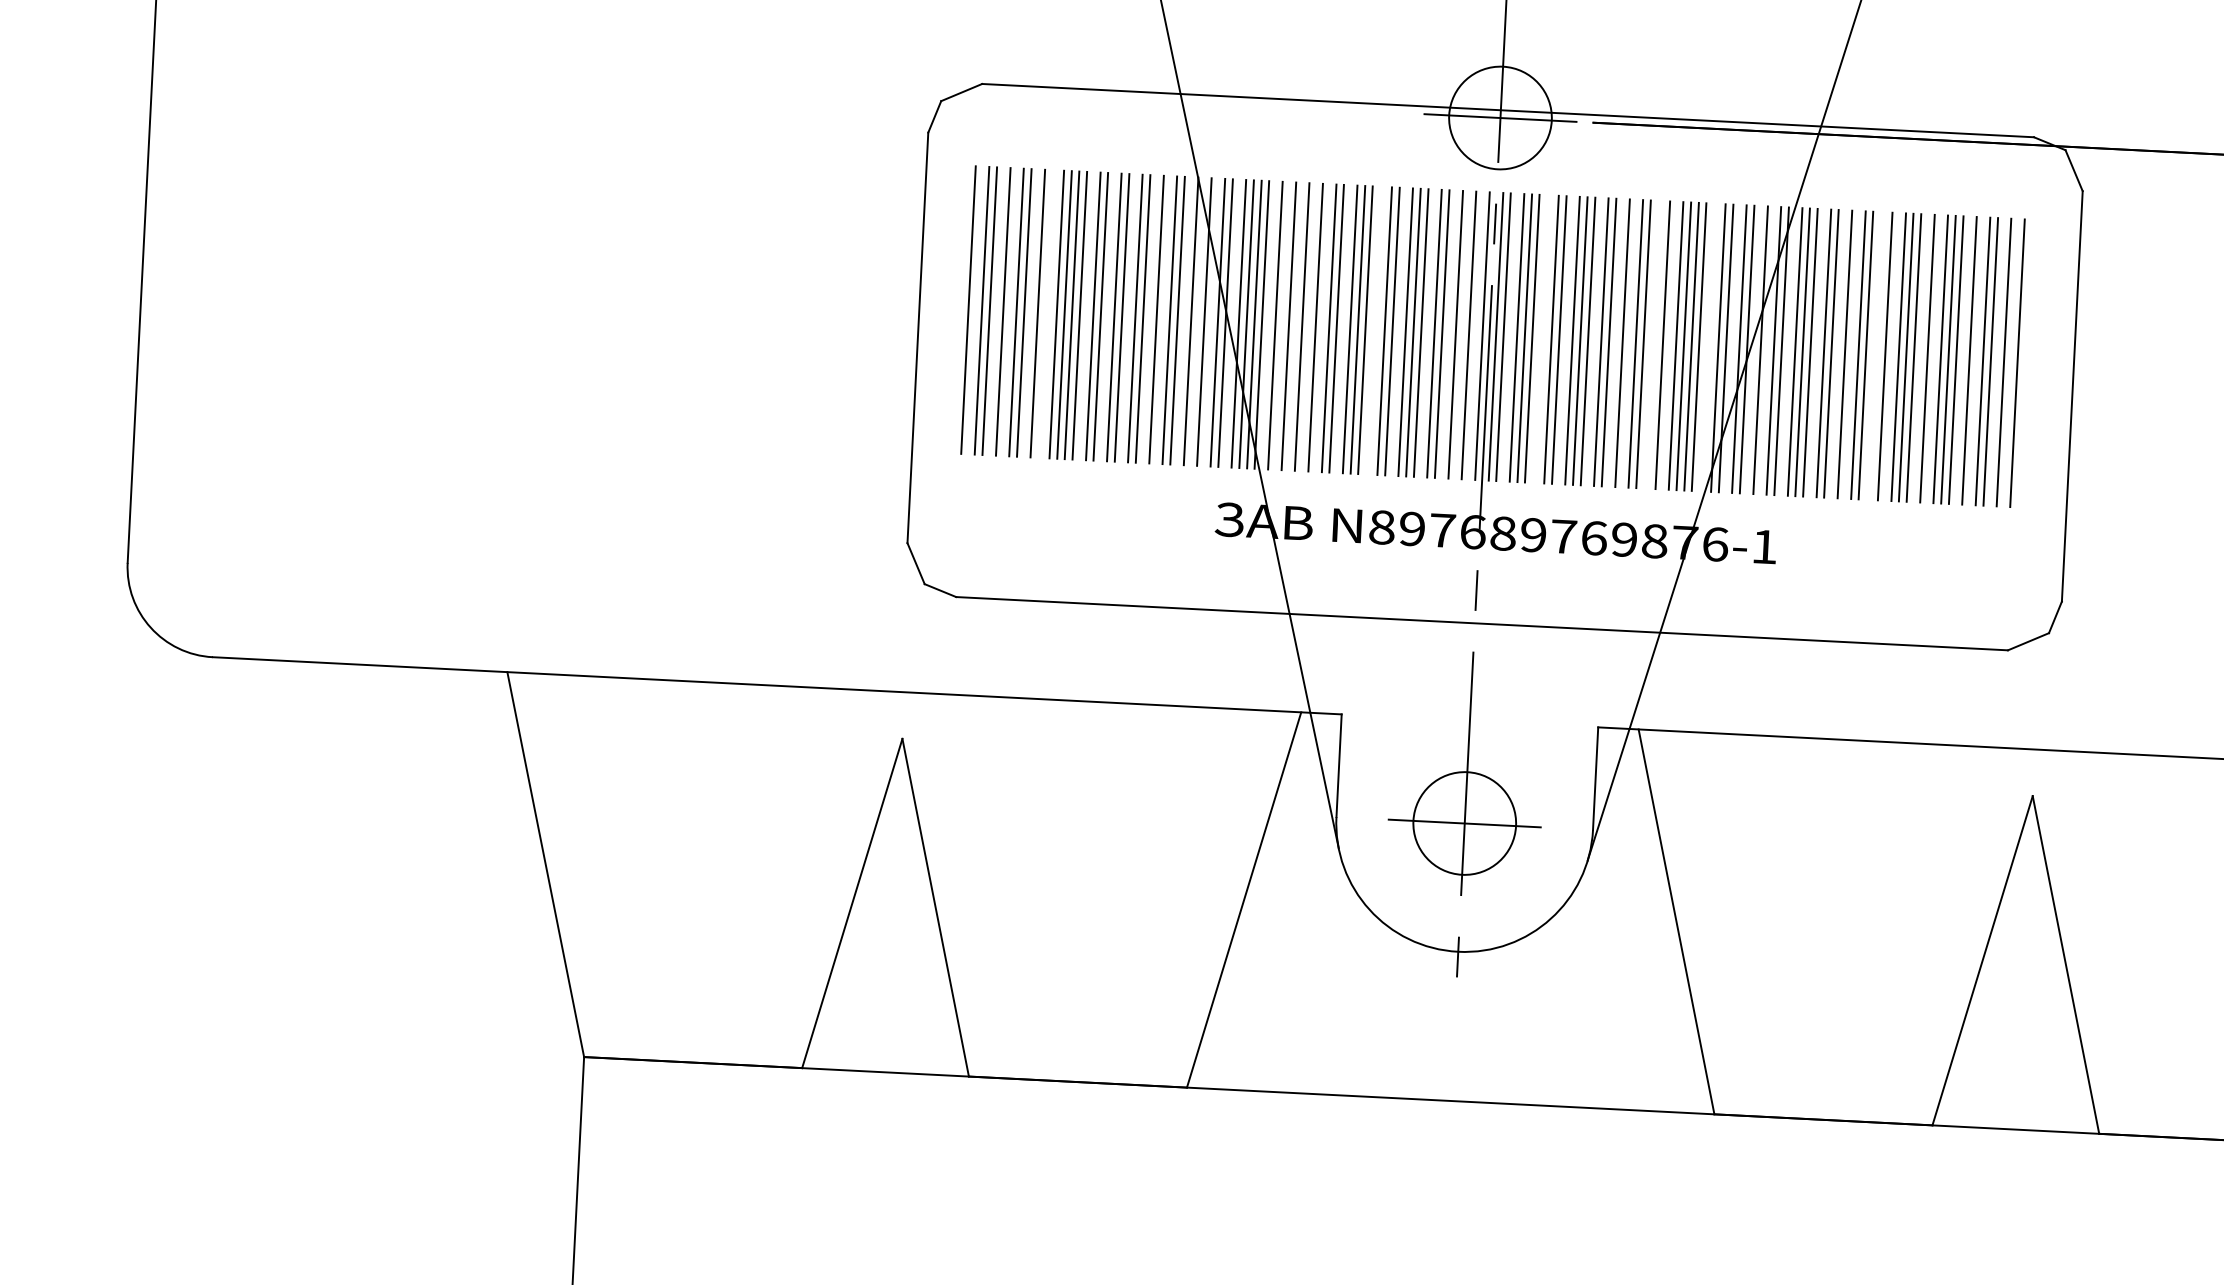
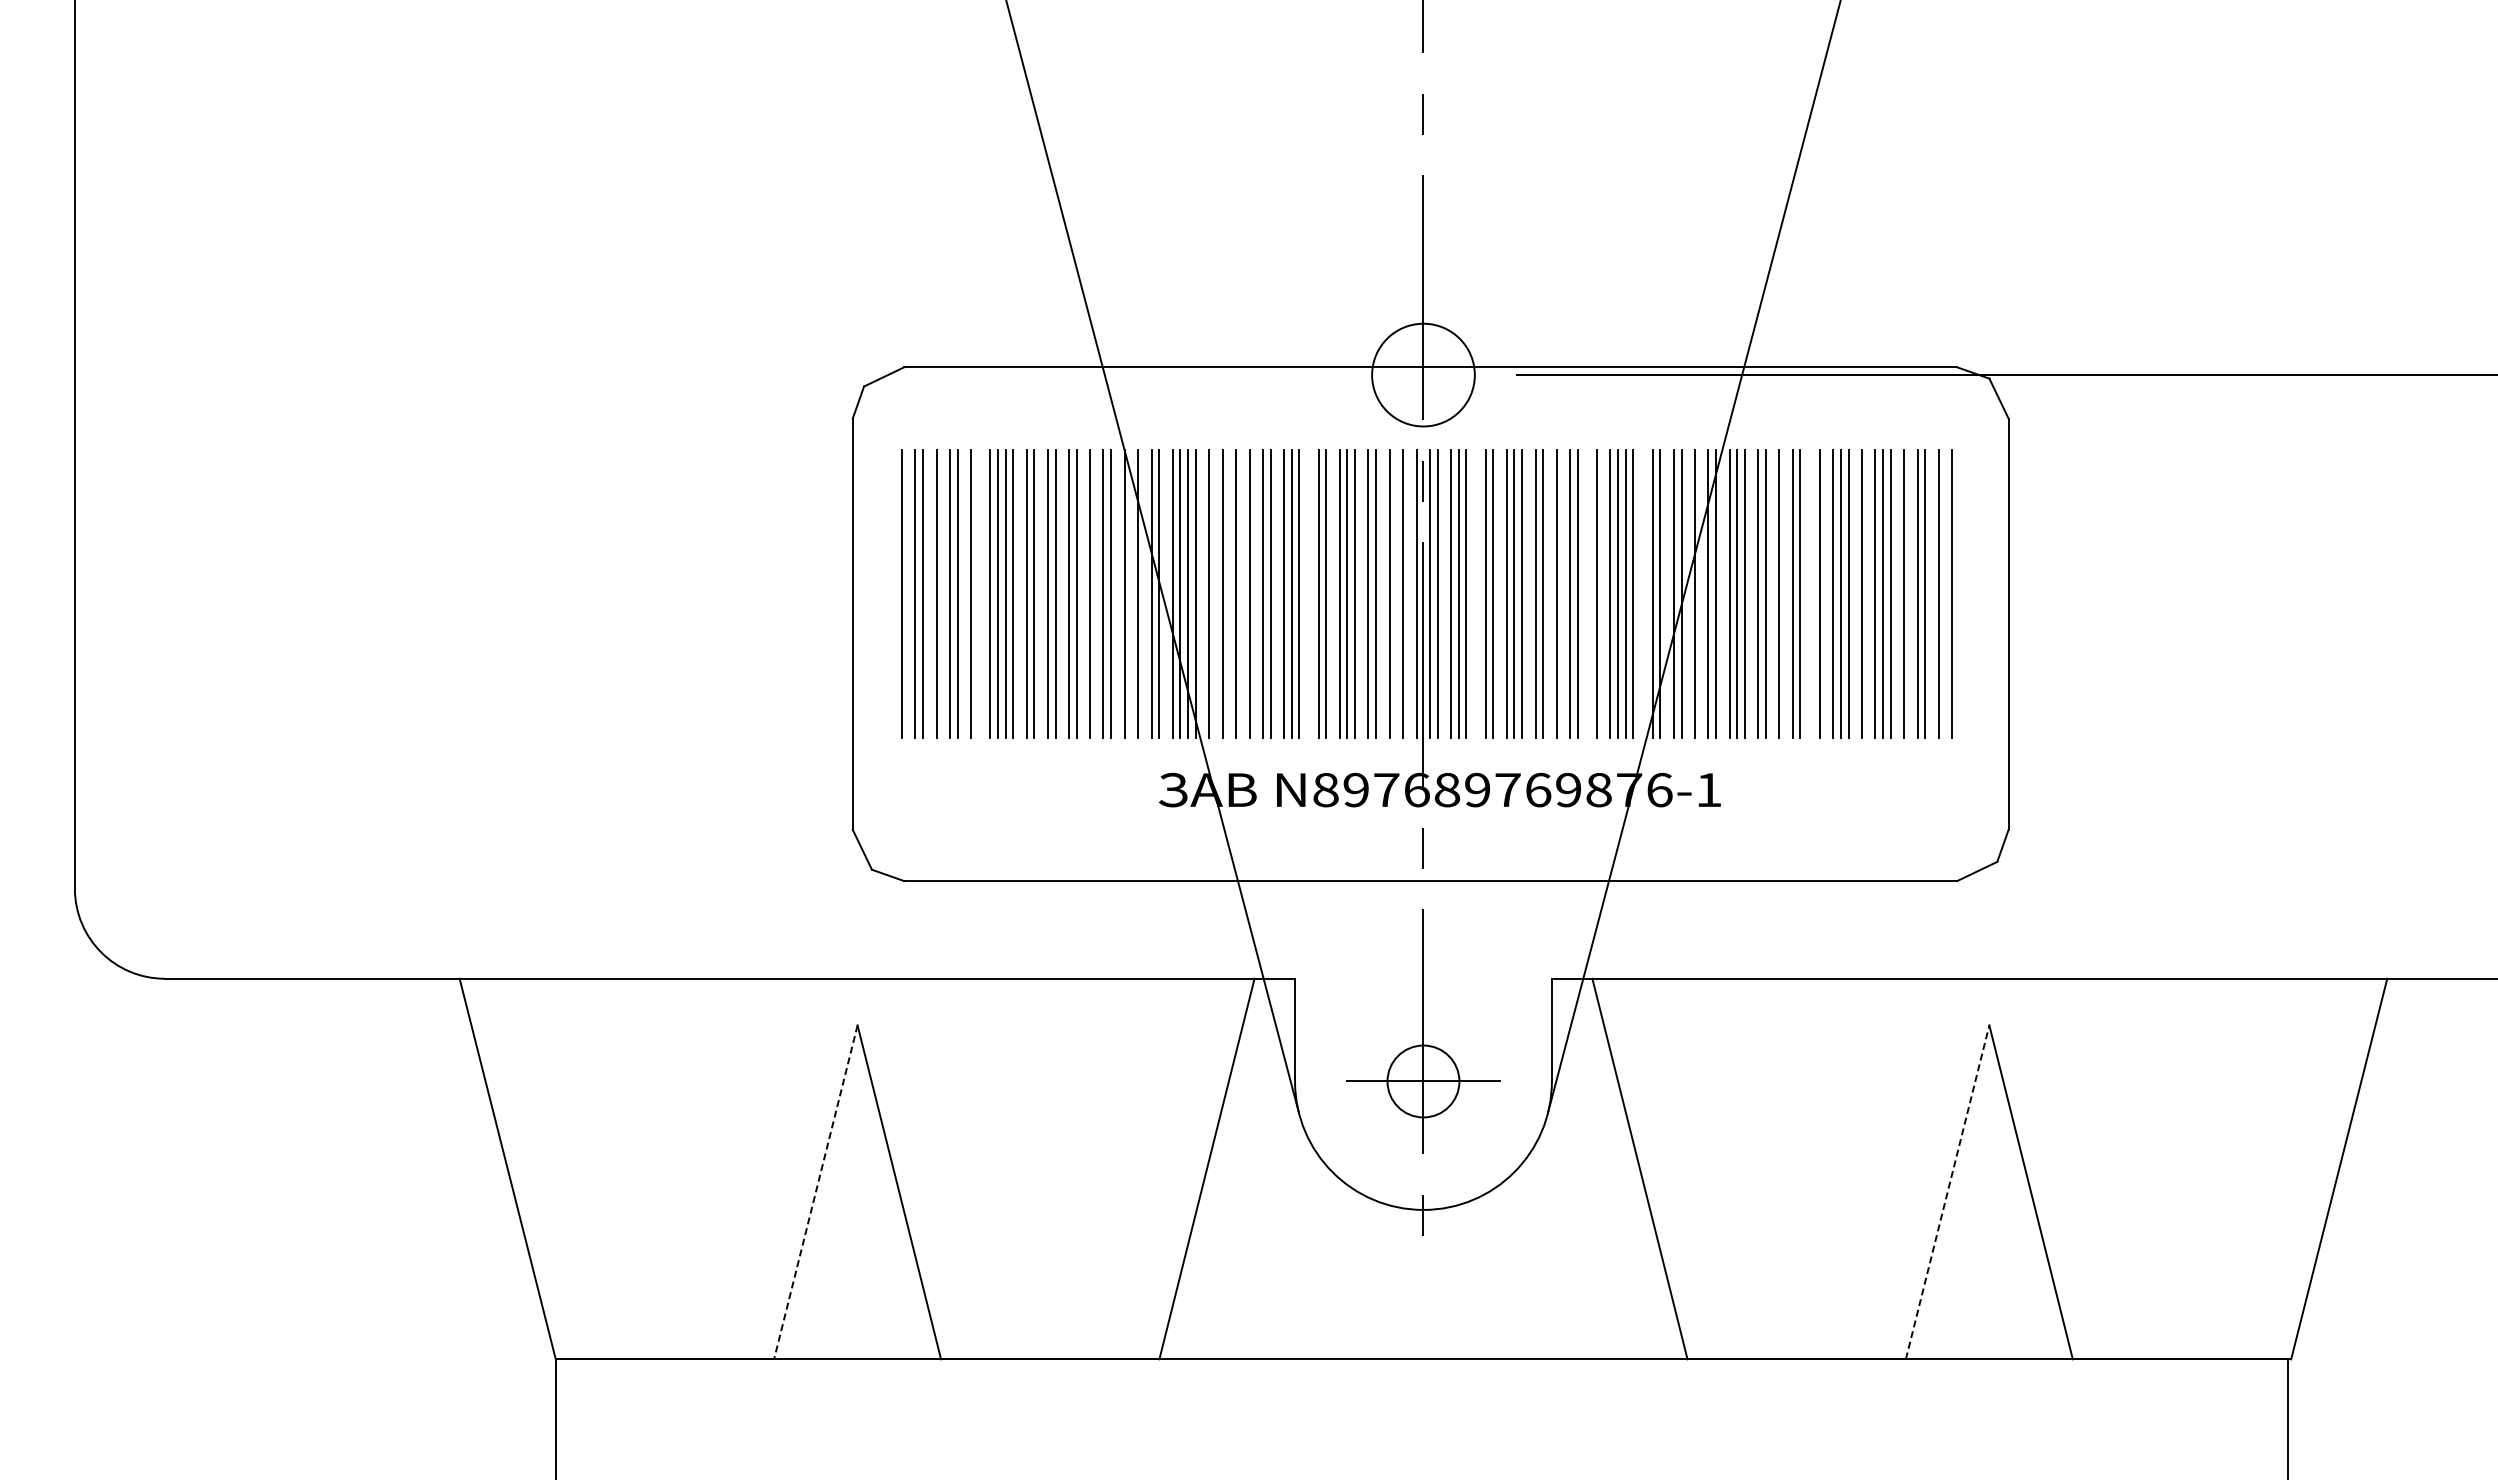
line: (1500, 118) -> (1423, 375), removed
circle: (1464, 823) -> (1423, 1081), size x0.7
line: (851, 903) -> (815, 1192), solid -> dashed
line: (1982, 959) -> (1947, 1191), solid -> dashed

